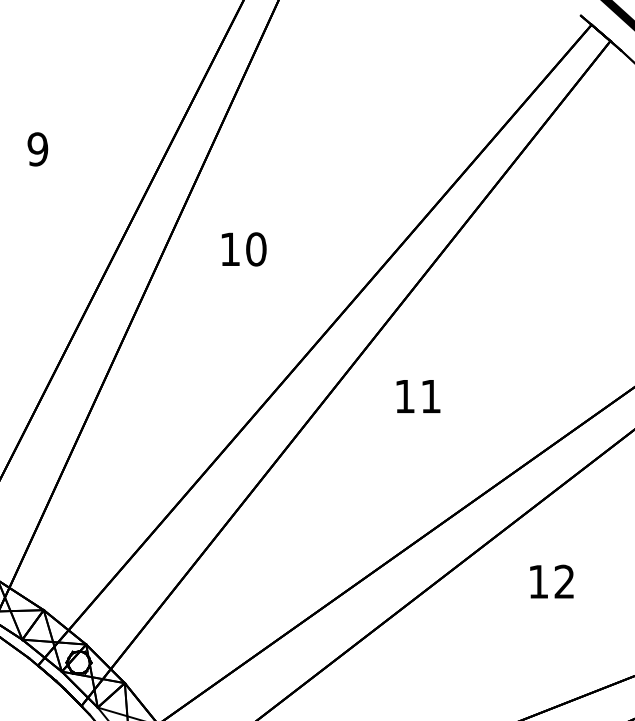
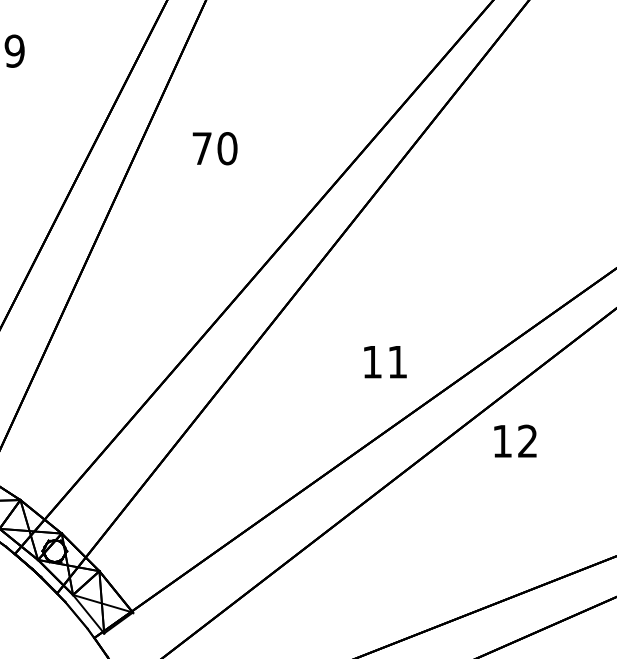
text: (229, 248) -> (201, 147), 10 -> 70
text: (418, 396) -> (385, 362), moved
text: (551, 581) -> (515, 440), moved

